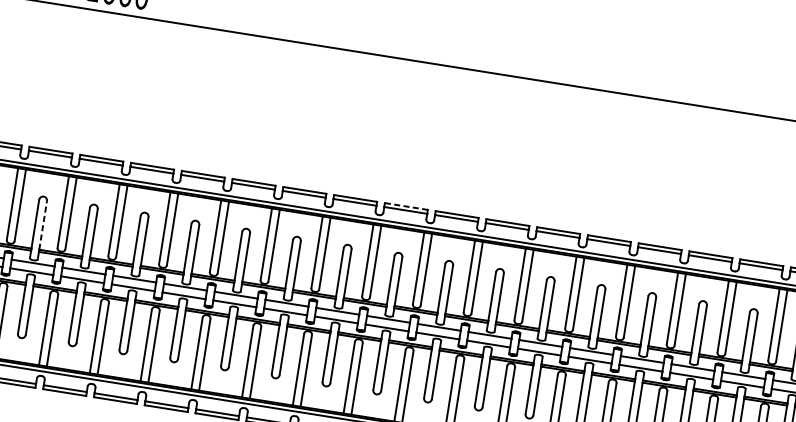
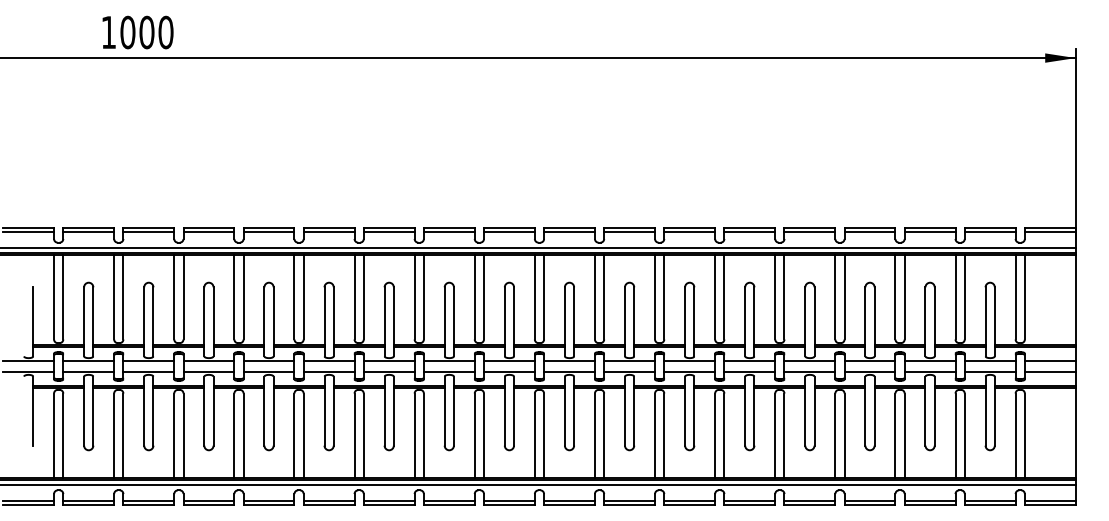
line: (406, 206) -> (509, 227), dashed -> solid
line: (43, 225) -> (93, 316), dashed -> solid

